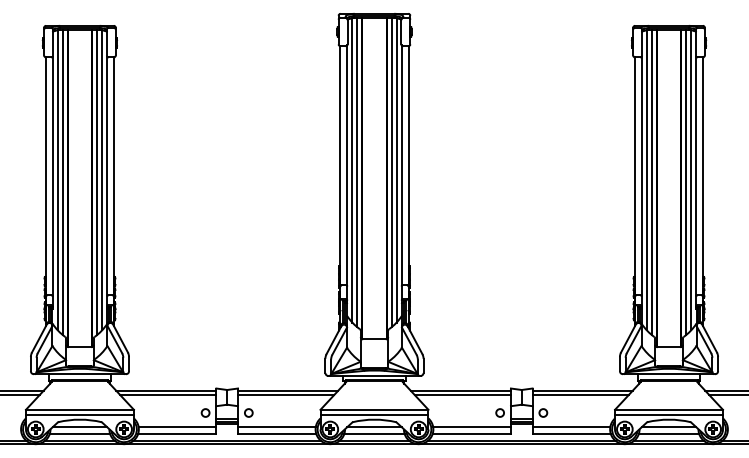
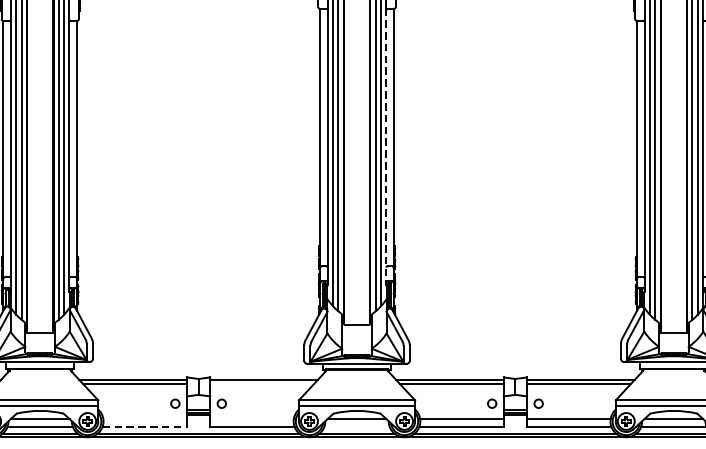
line: (401, 173) -> (386, 146), solid -> dashed
line: (286, 394) -> (262, 383), removed
line: (177, 427) -> (145, 419), removed
line: (276, 427) -> (251, 419), removed
line: (177, 434) -> (145, 426), solid -> dashed
line: (374, 434) -> (357, 426), removed

